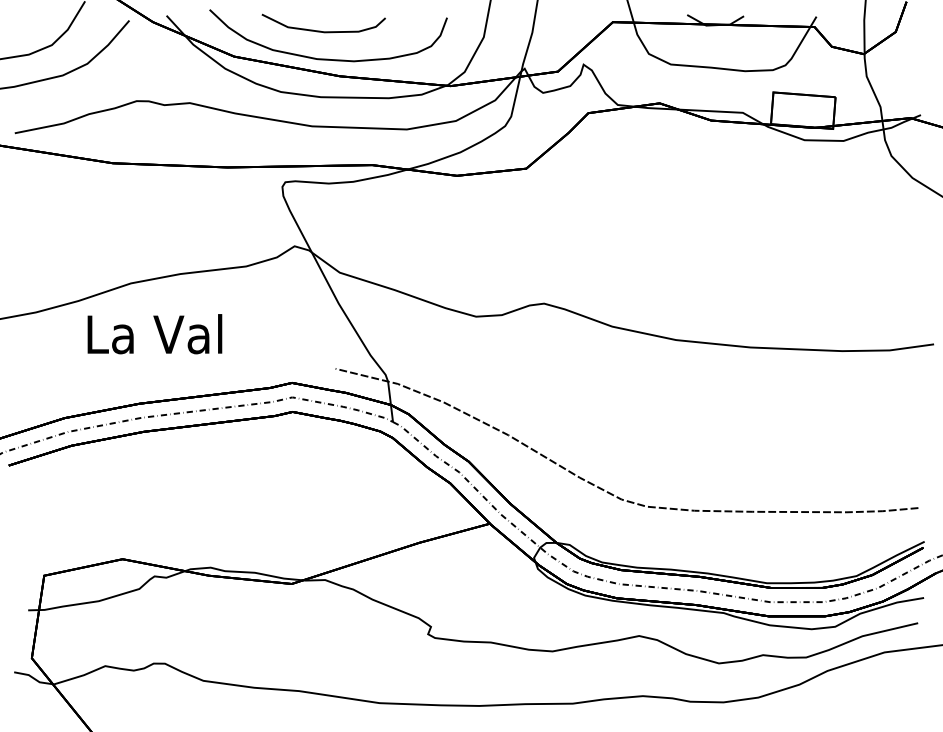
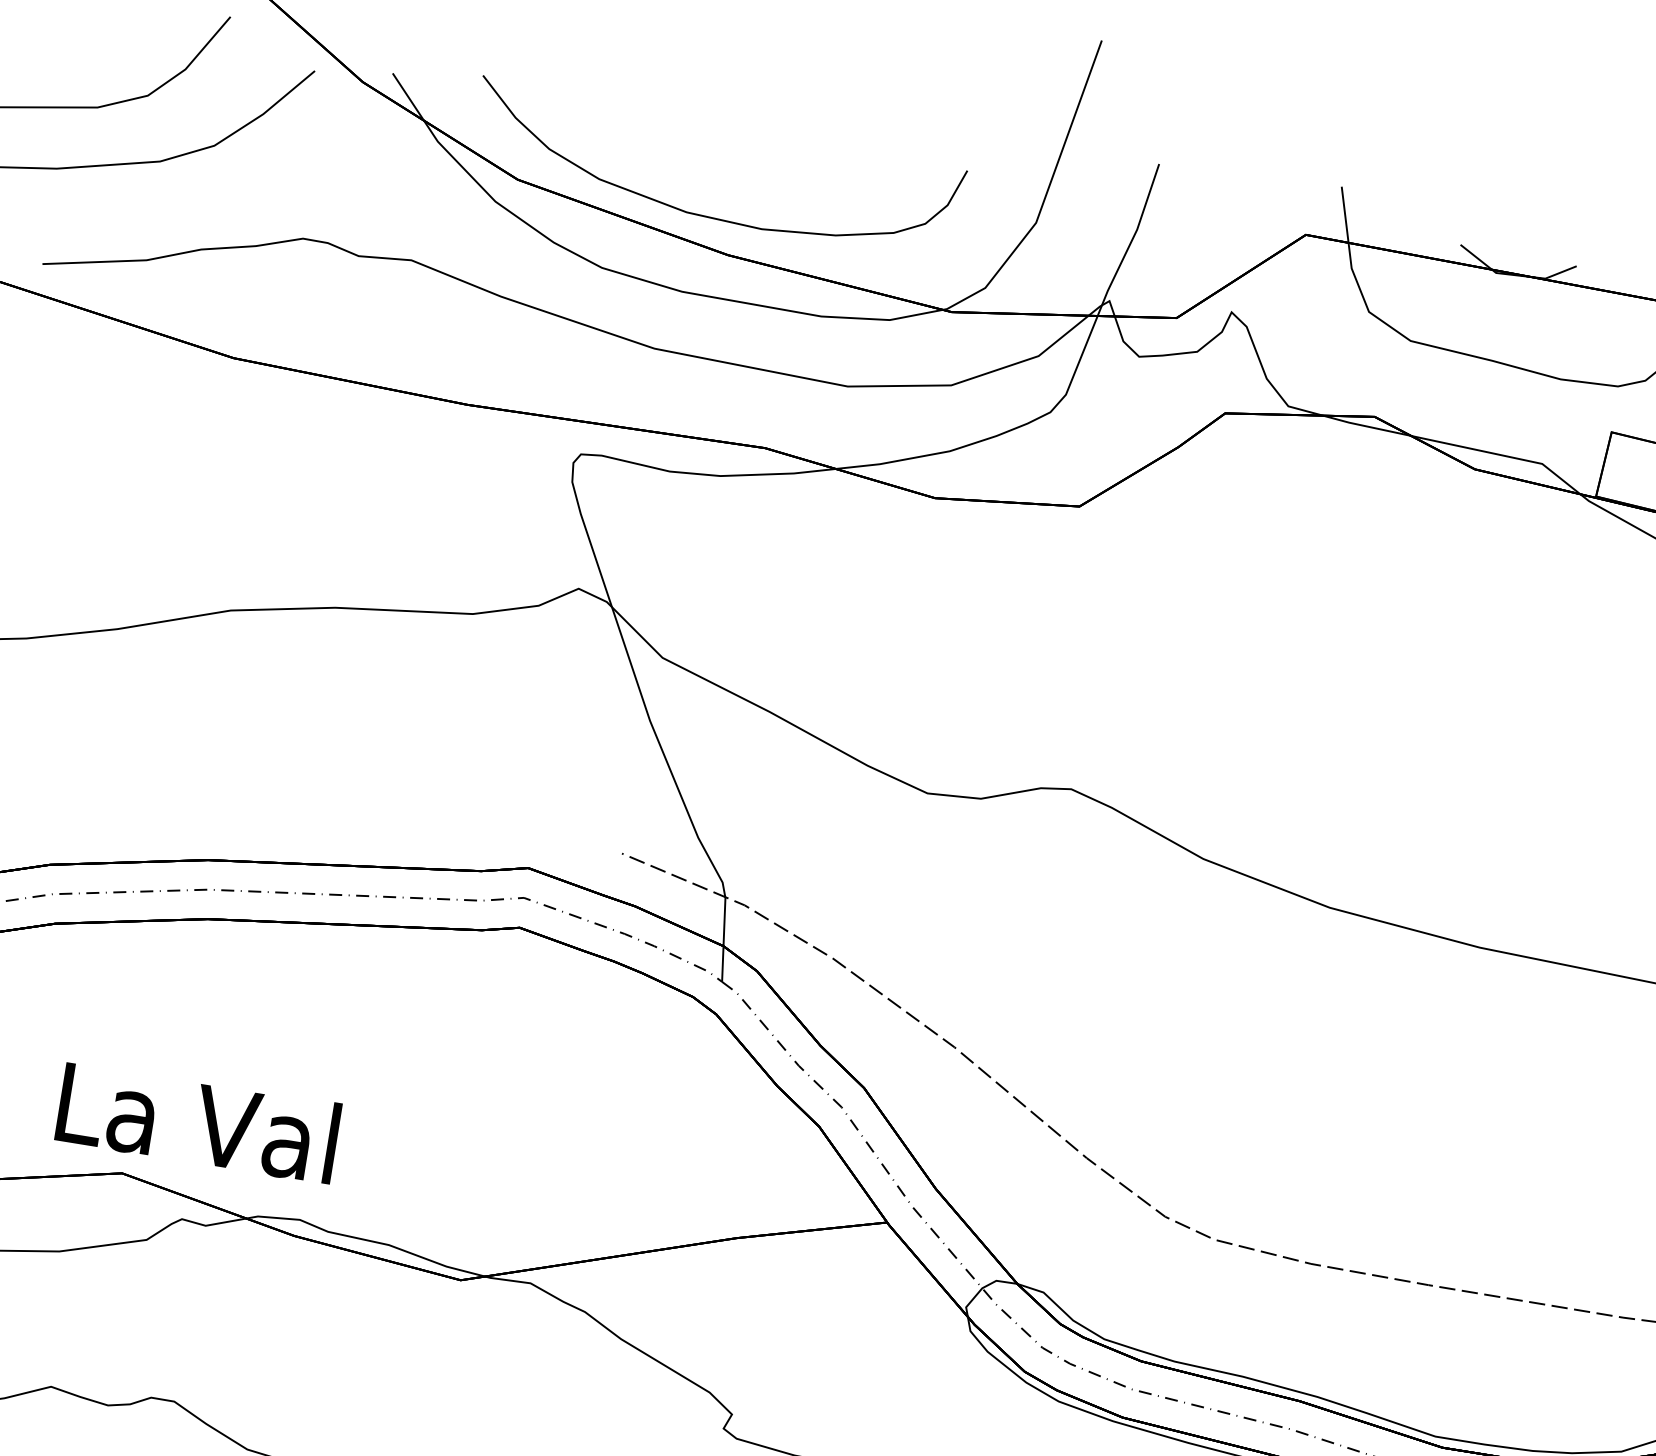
curve: (320, 30) -> (703, 154), removed
text: (154, 334) -> (197, 1122), moved

